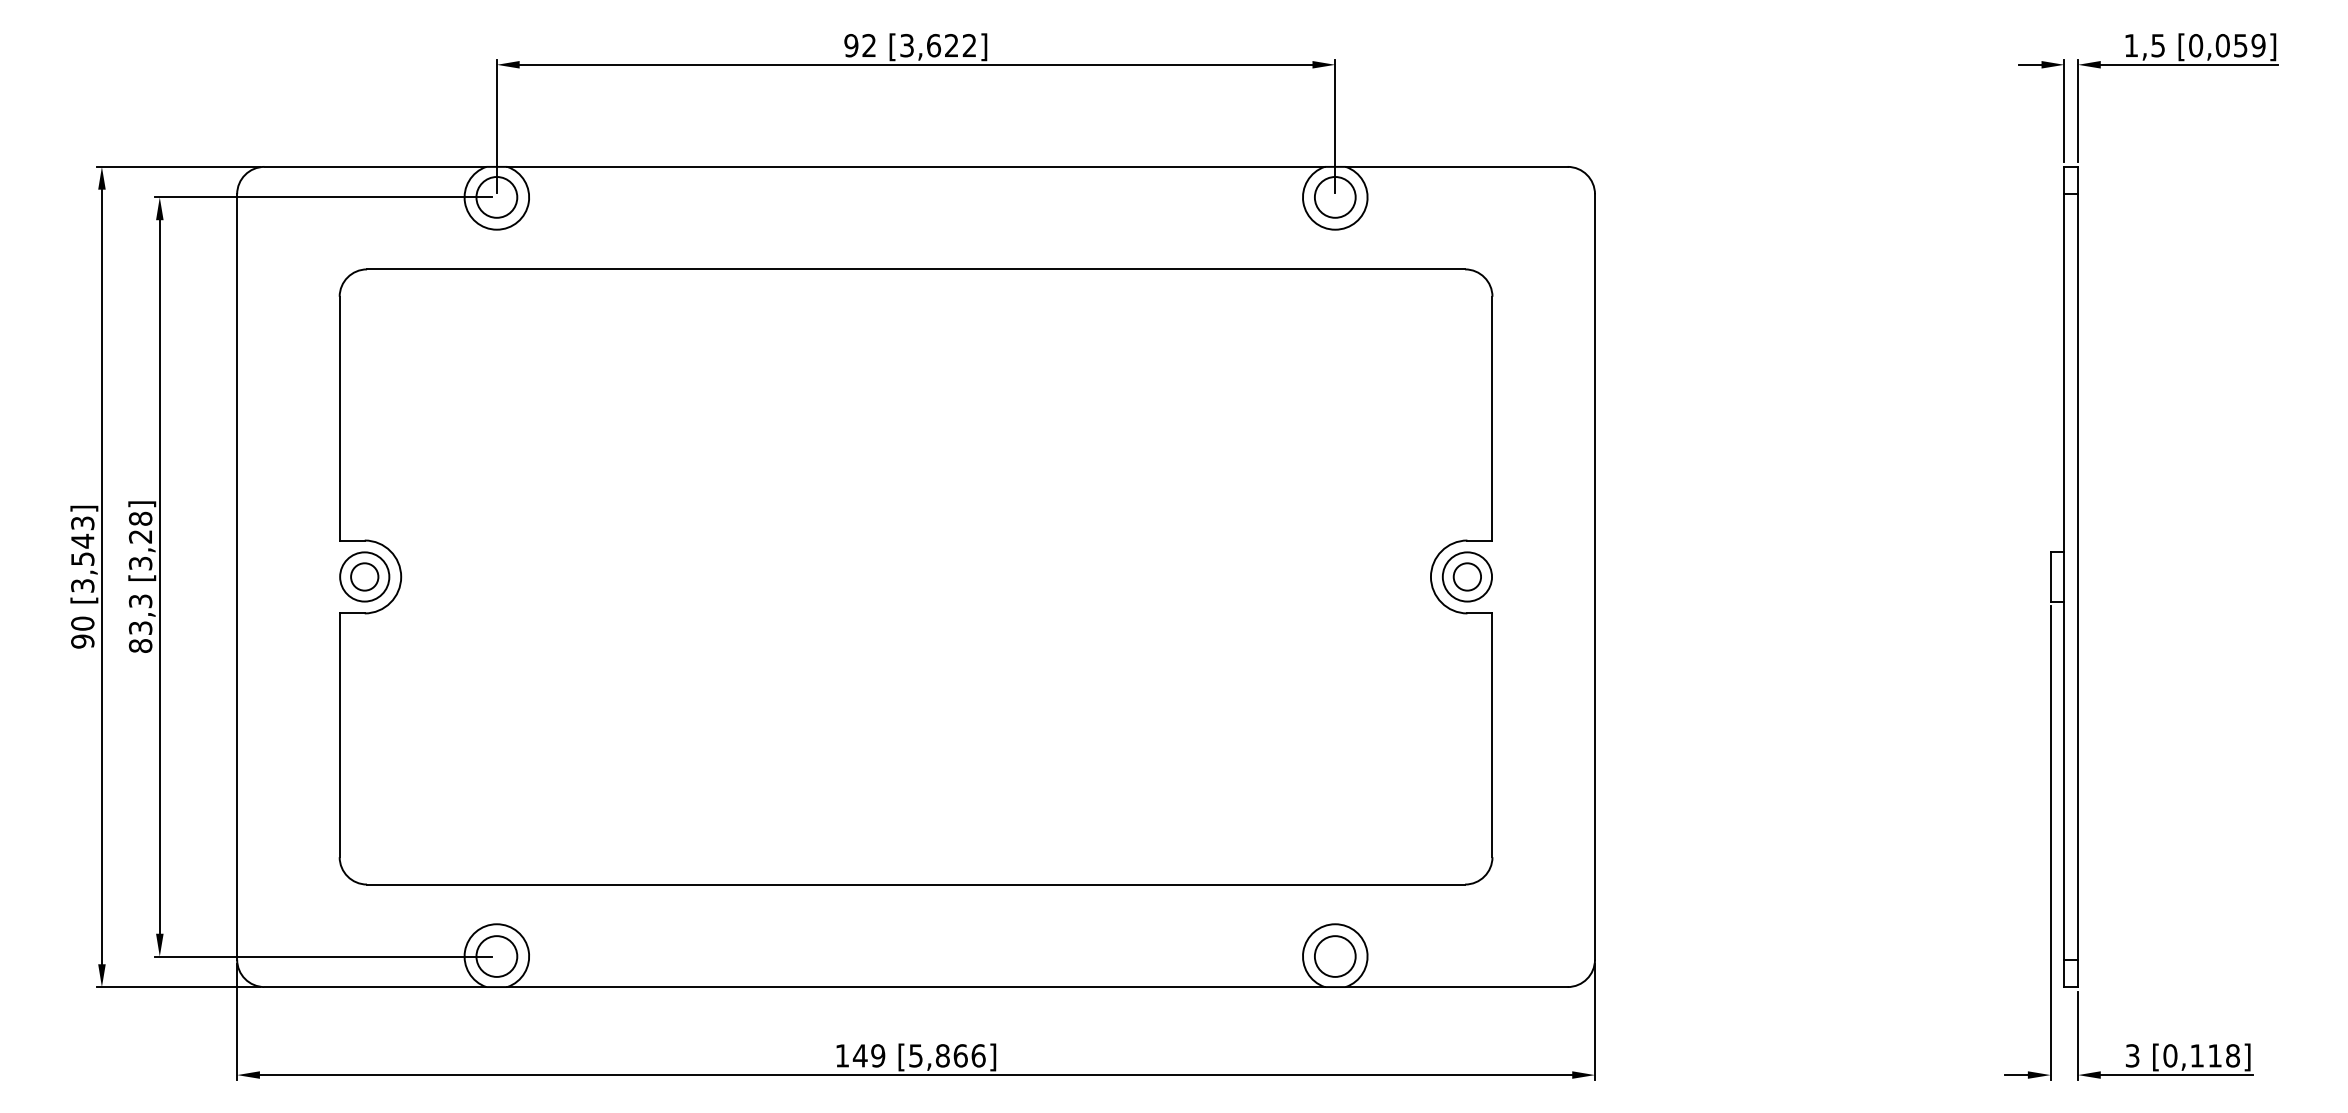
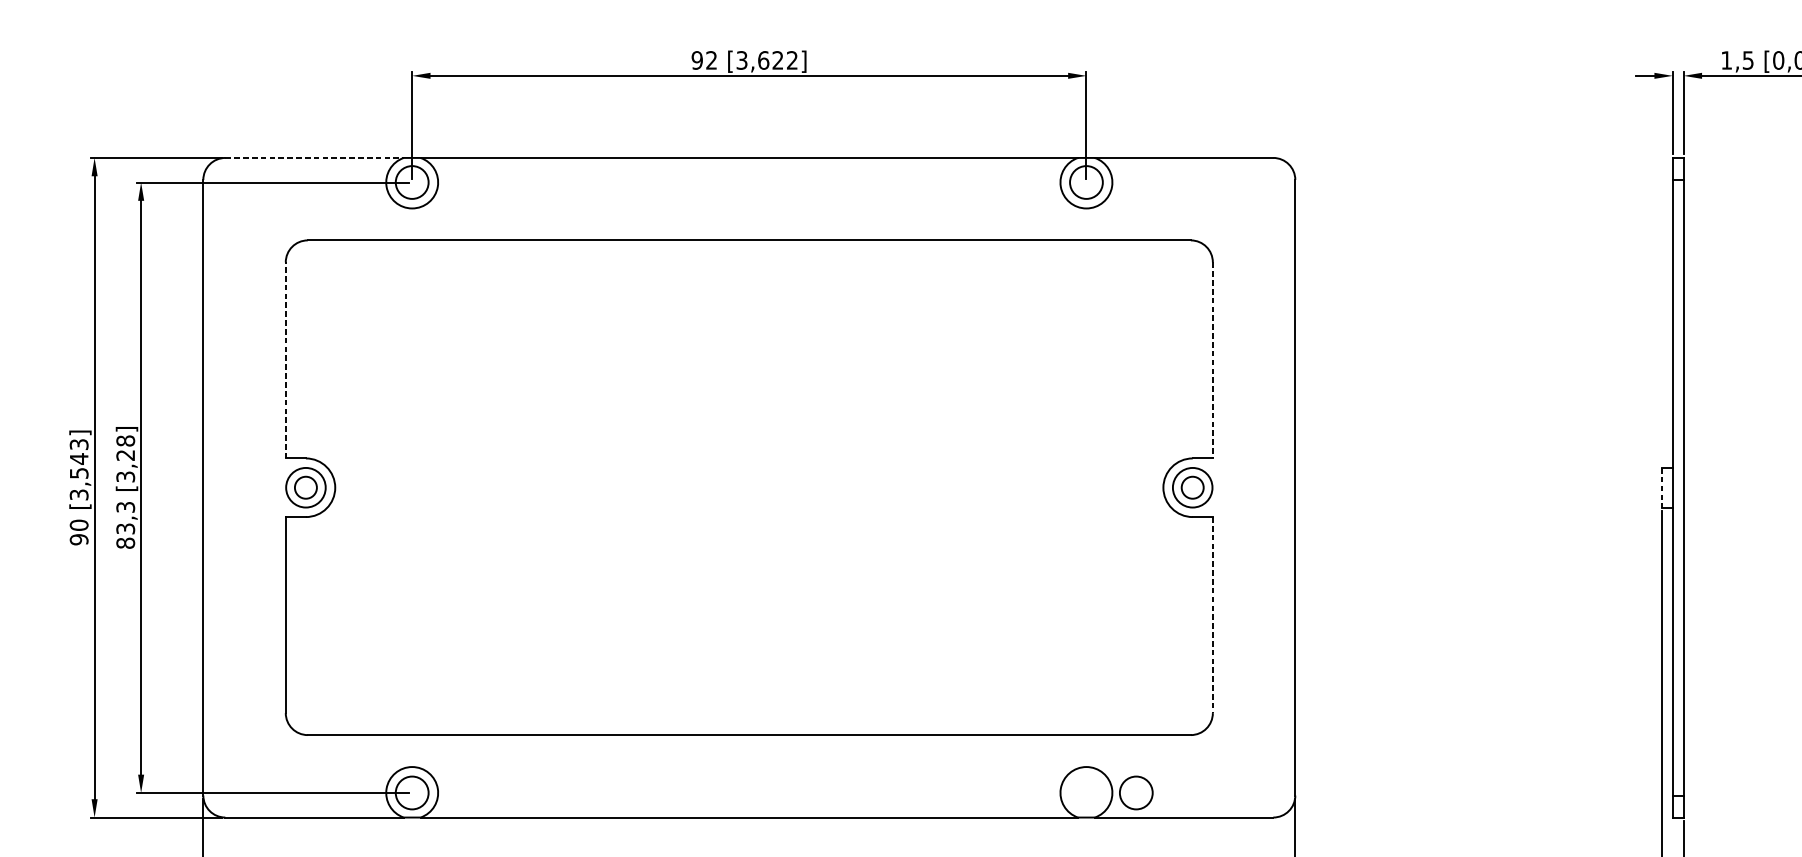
line: (375, 166) -> (314, 157), solid -> dashed
line: (339, 418) -> (285, 360), solid -> dashed
line: (1492, 418) -> (1212, 360), solid -> dashed
line: (2050, 576) -> (1661, 487), solid -> dashed
line: (1492, 735) -> (1212, 615), solid -> dashed
circle: (1335, 956) -> (1136, 792), moved

